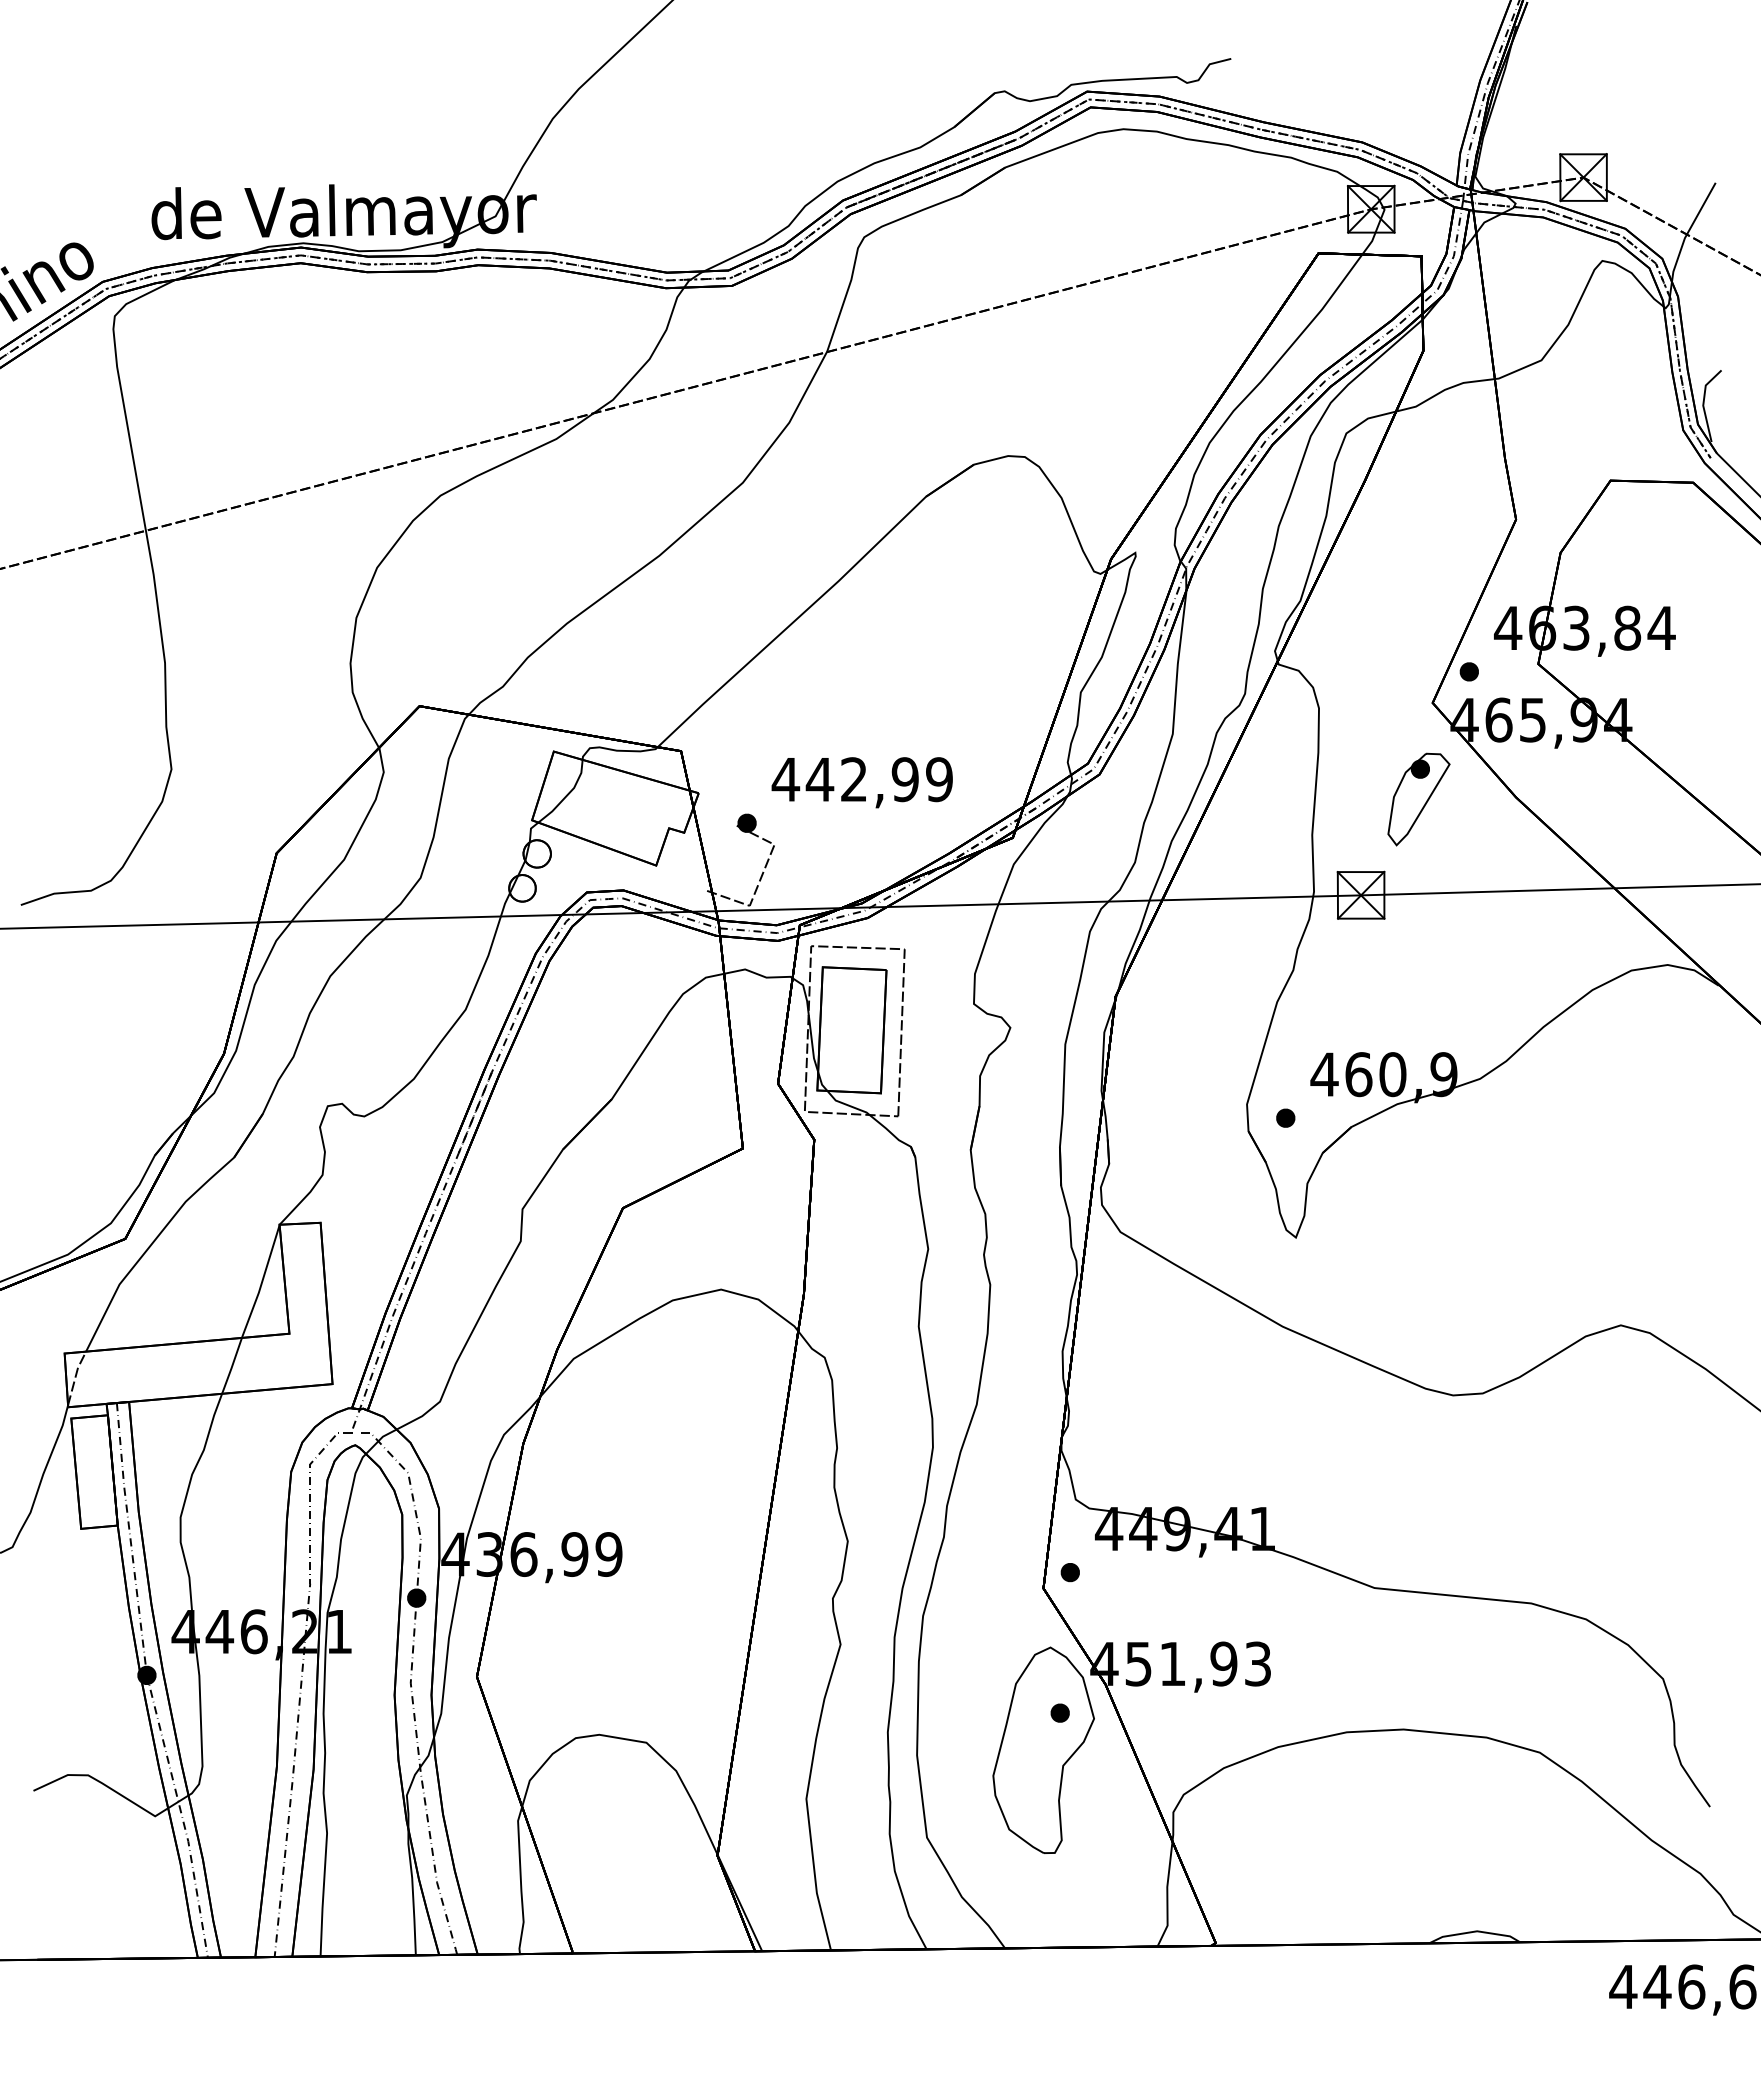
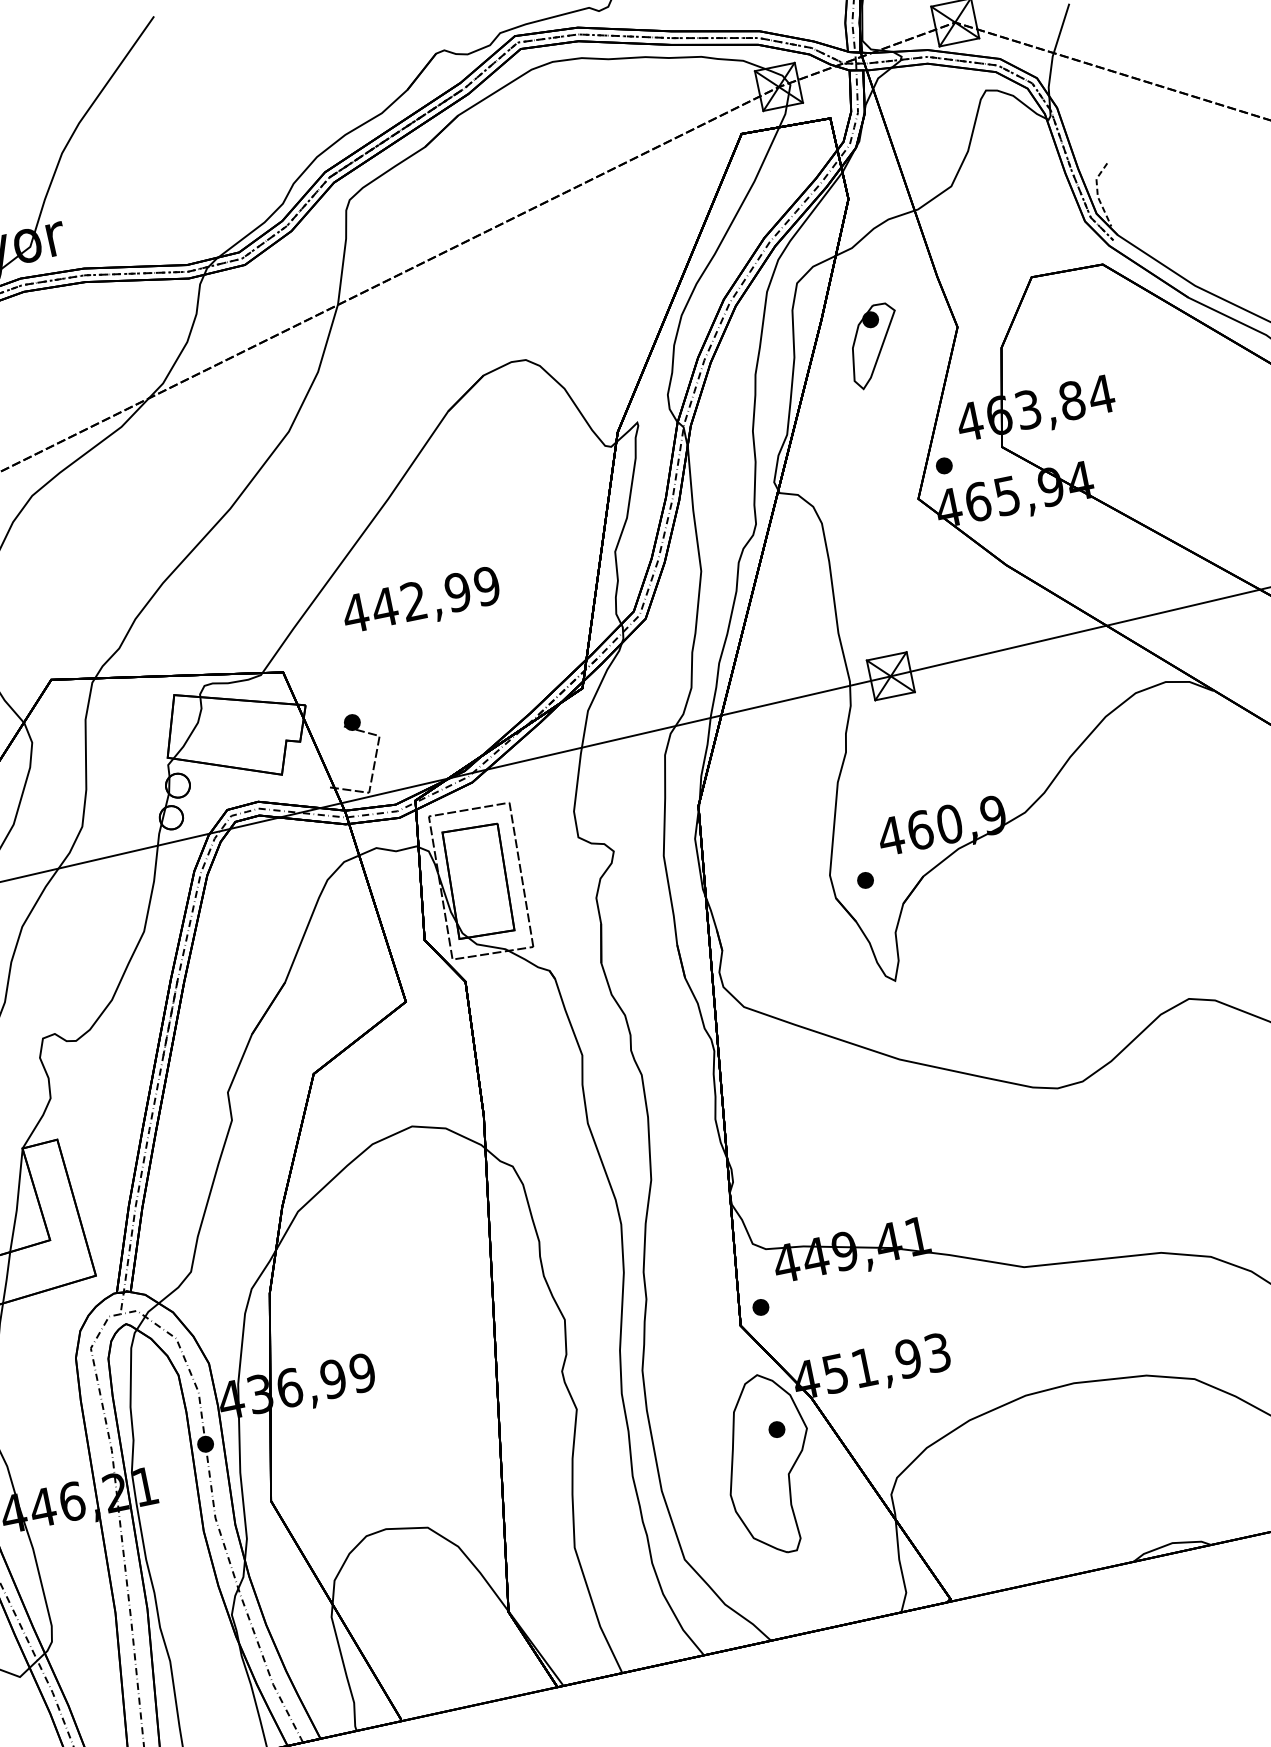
line: (1703, 403) -> (1097, 194), solid -> dashed
text: (861, 782) -> (420, 602), moved
part: (1418, 799) -> (874, 346), moved

